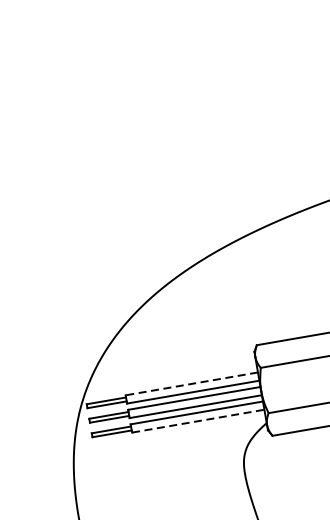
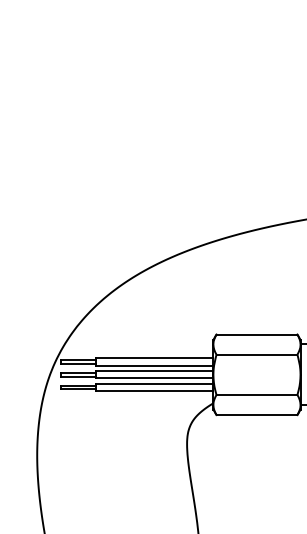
line: (191, 384) -> (154, 358), dashed -> solid
line: (198, 421) -> (154, 391), dashed -> solid

